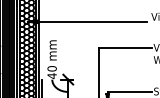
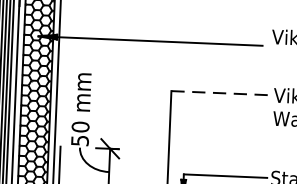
line: (126, 47) -> (222, 92), solid -> dashed
text: (51, 76) -> (78, 141), 40 -> 50

